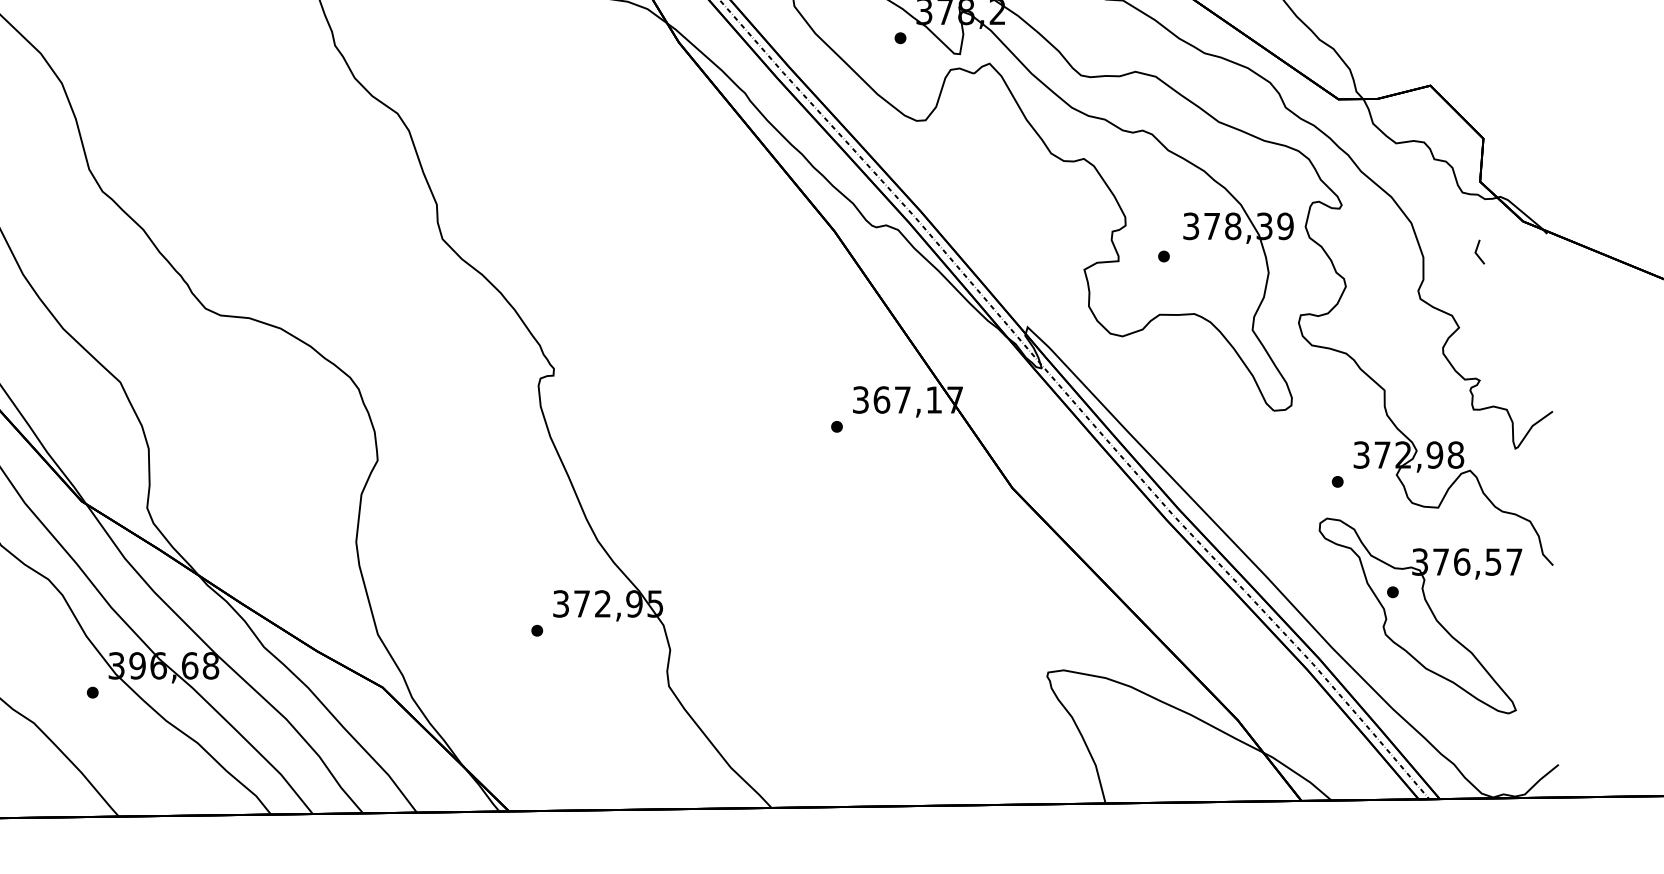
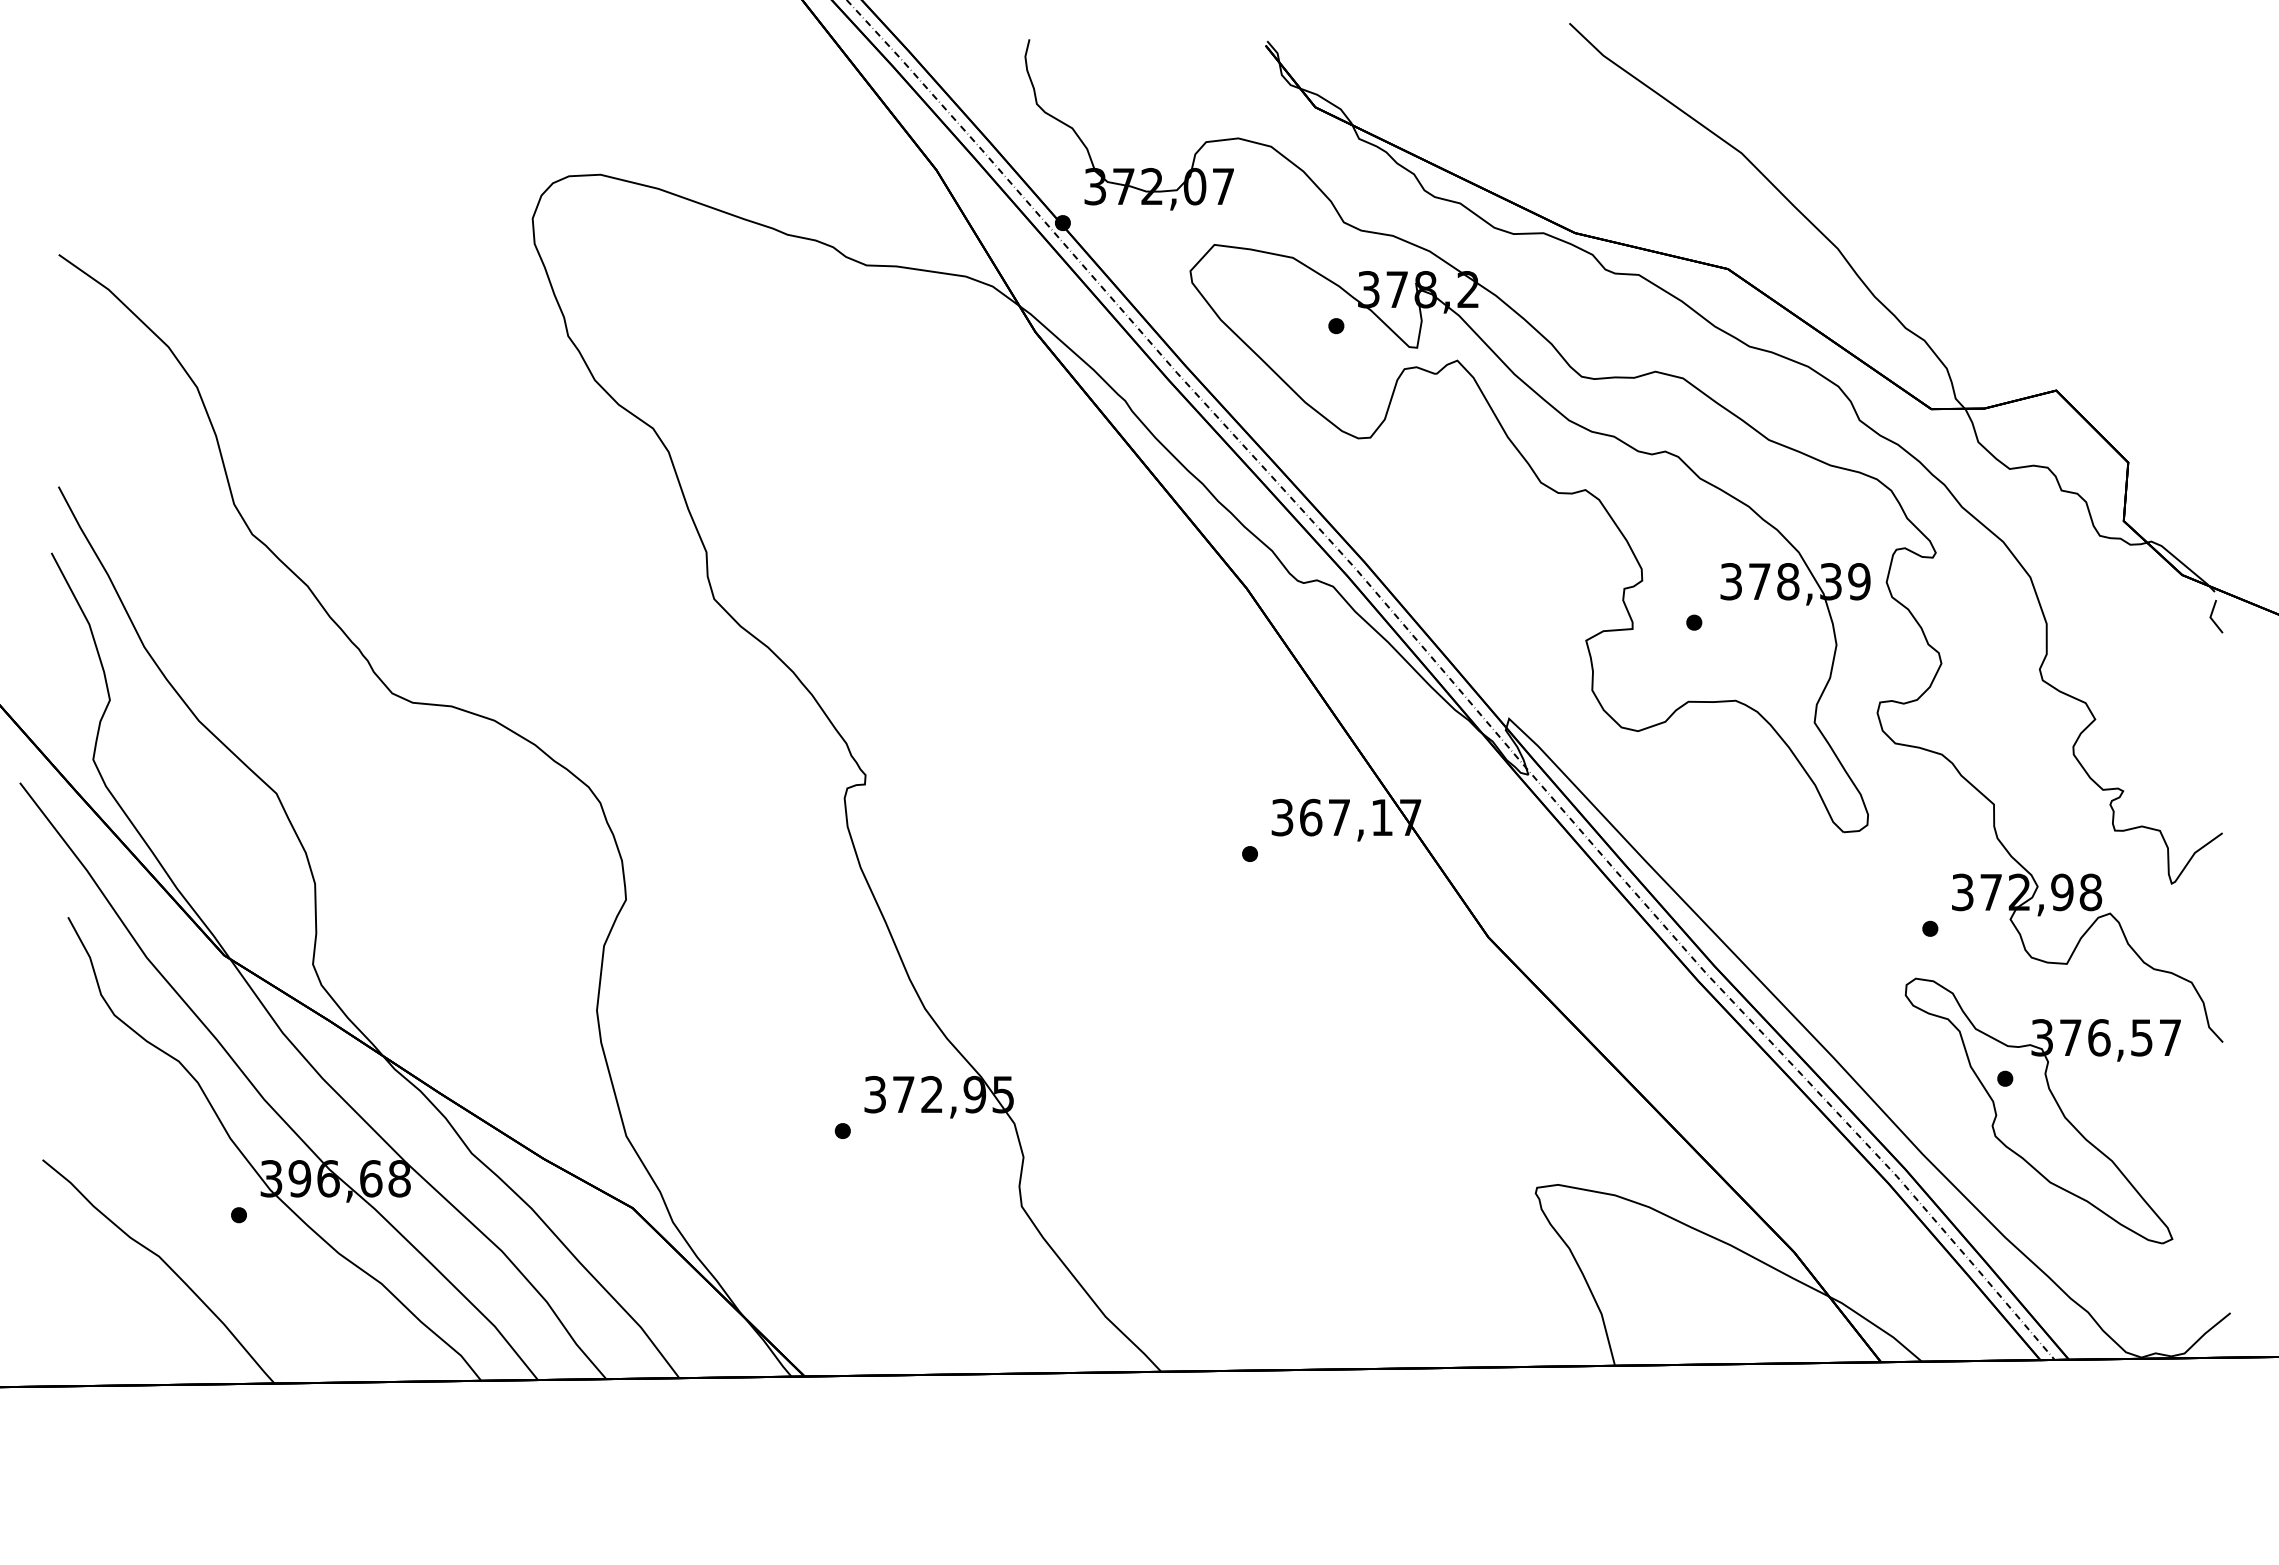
line: (1477, 254) -> (2213, 619), moved

